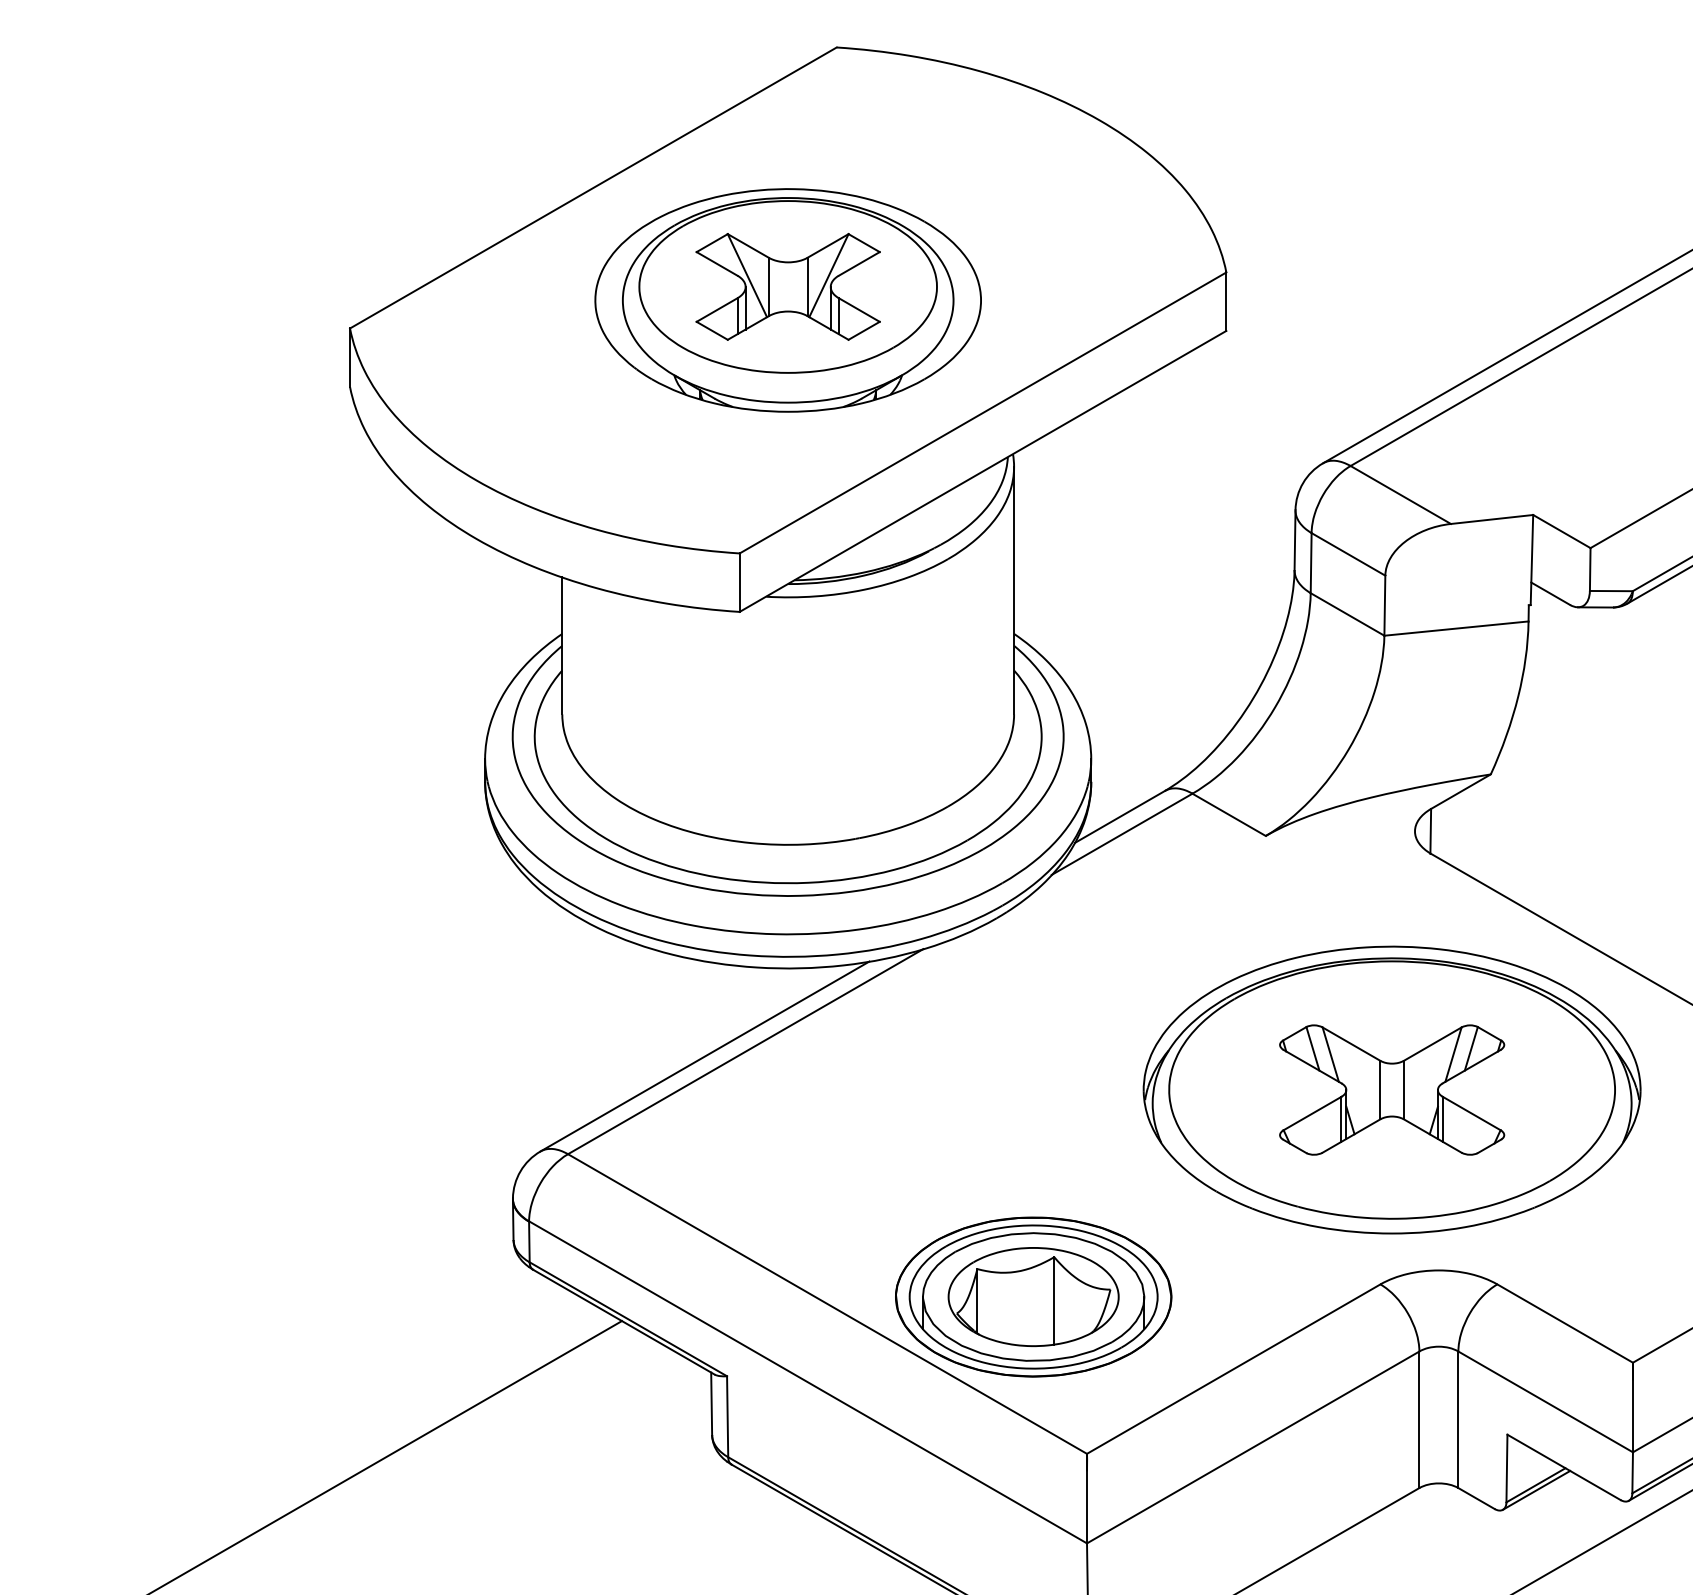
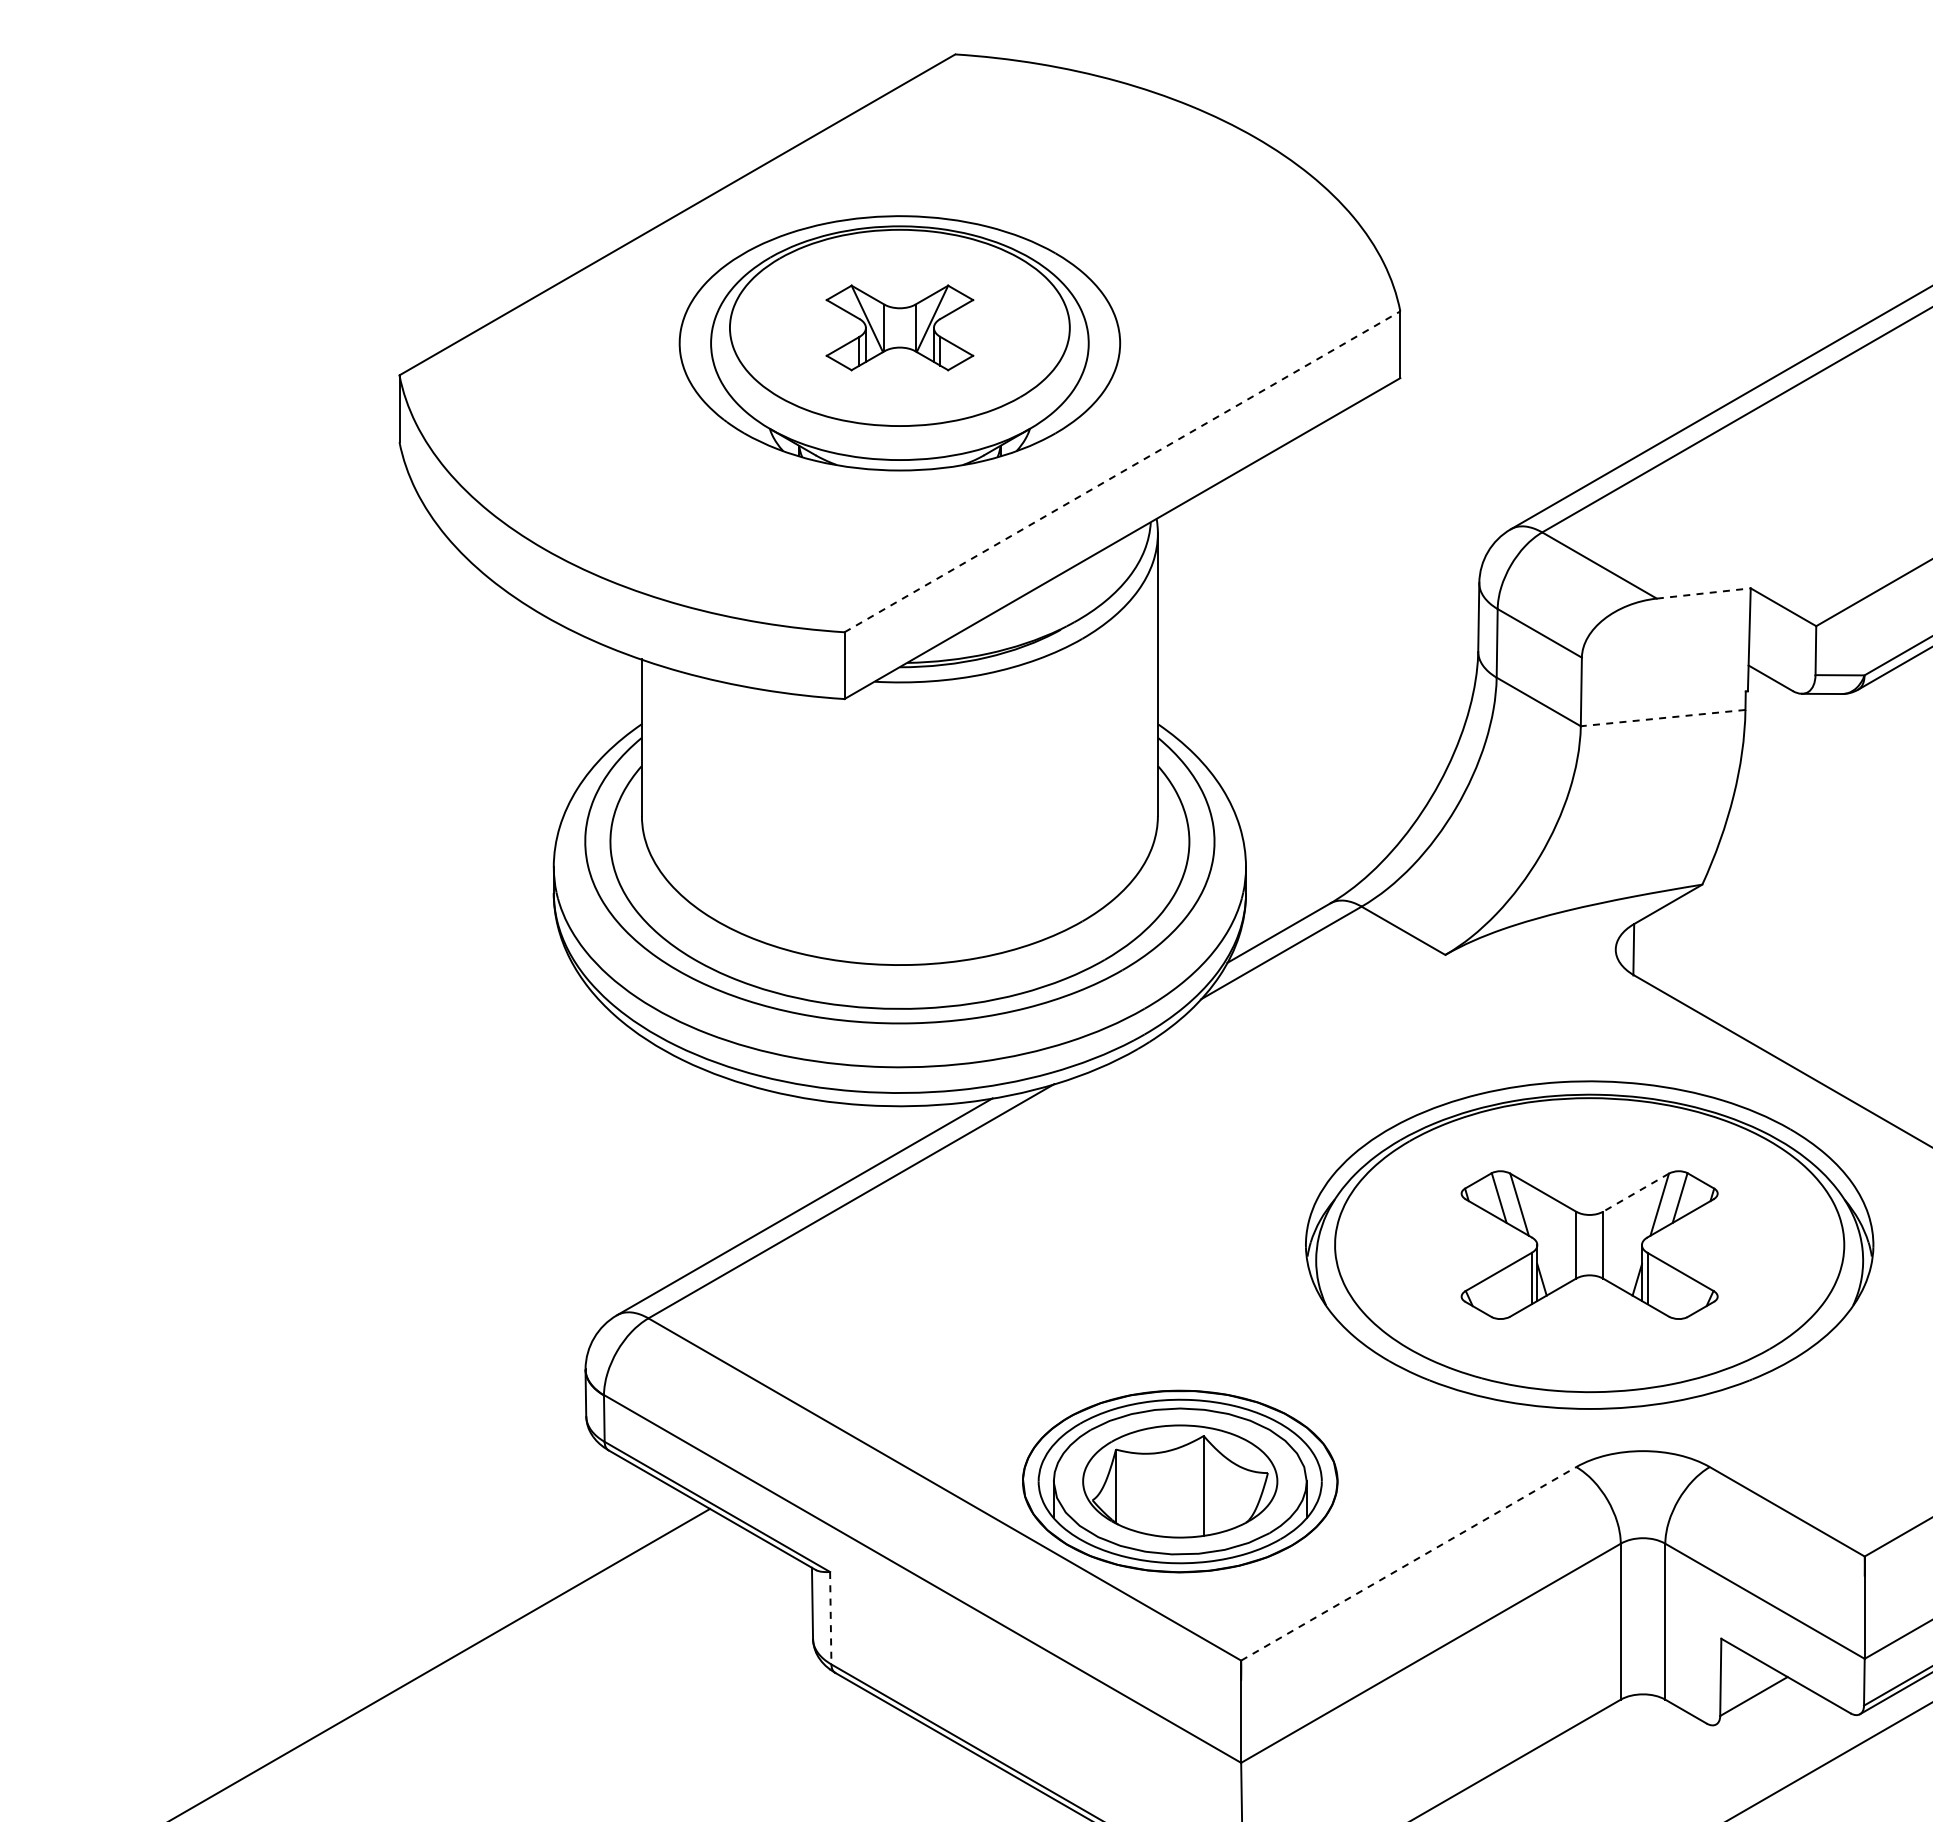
part: (787, 286) -> (899, 327), size x0.7
line: (983, 412) -> (1122, 471), solid -> dashed
line: (1492, 519) -> (1704, 593), solid -> dashed
line: (1456, 628) -> (1663, 718), solid -> dashed
line: (1432, 1043) -> (1635, 1192), solid -> dashed
line: (1234, 1368) -> (1409, 1563), solid -> dashed
line: (727, 1416) -> (830, 1618), solid -> dashed
line: (1536, 1490) -> (1754, 1702), removed

